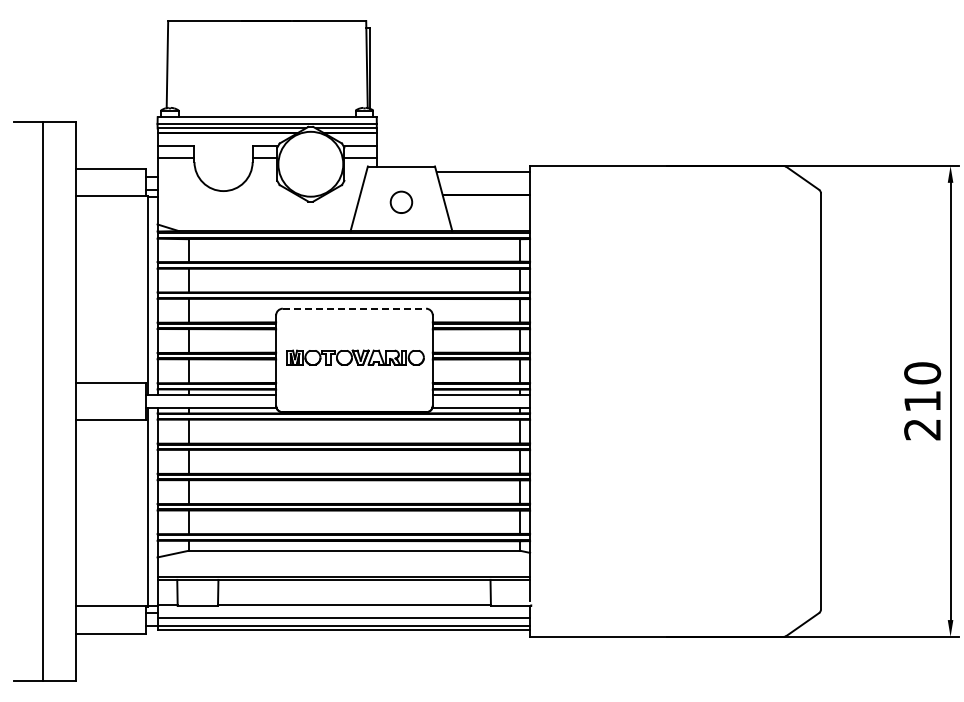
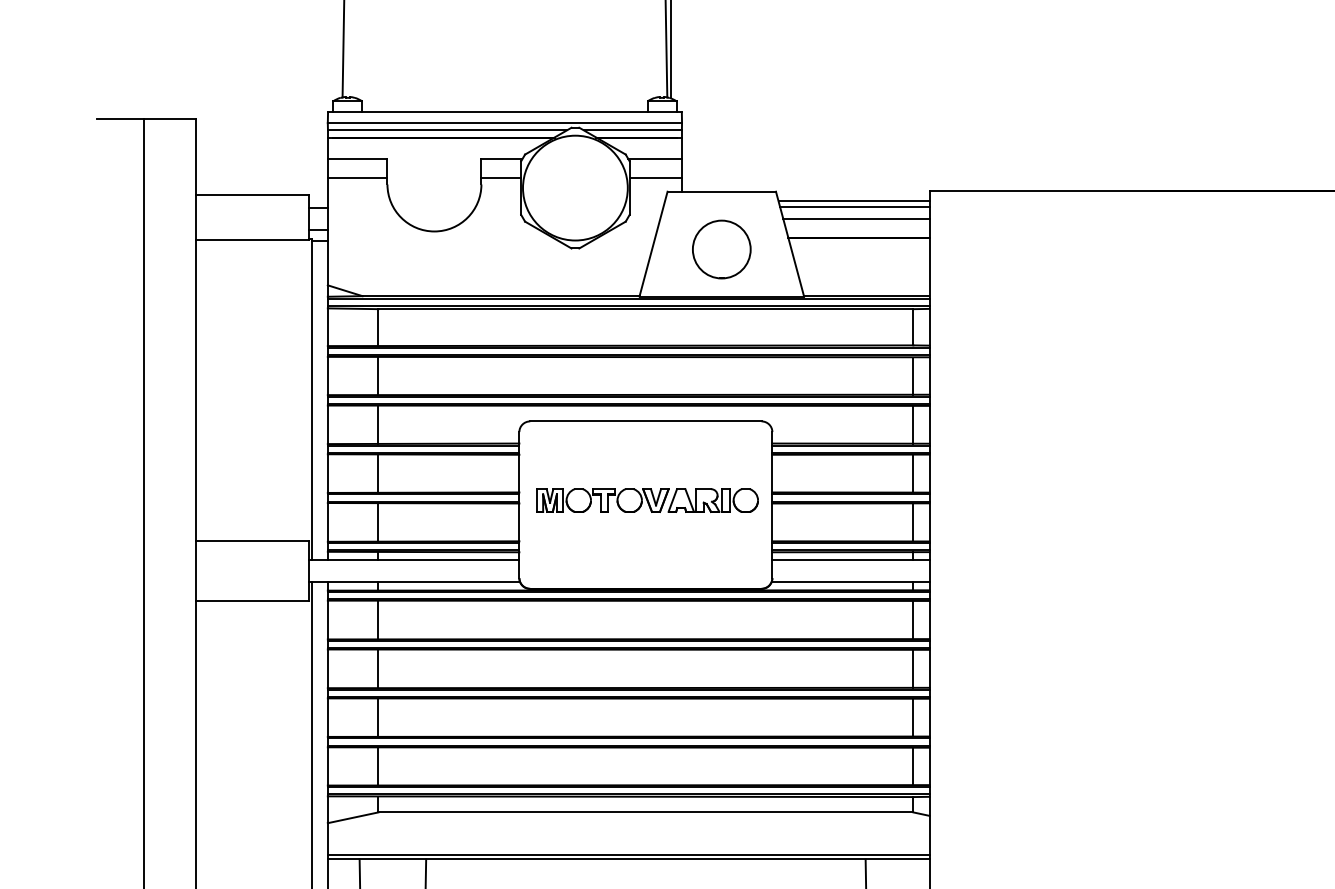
line: (483, 176) -> (854, 207), added
line: (484, 183) -> (855, 219), added
part: (401, 202) -> (721, 249), size x1.67
line: (354, 308) -> (645, 421), dashed -> solid

